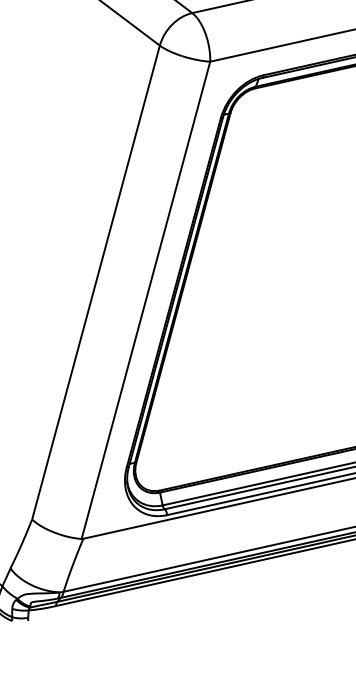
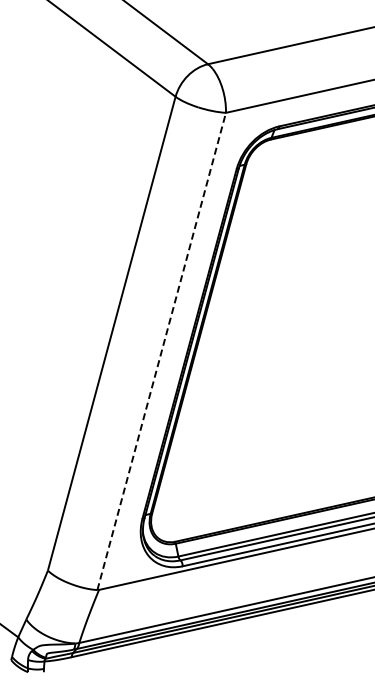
line: (145, 299) -> (161, 350), solid -> dashed

